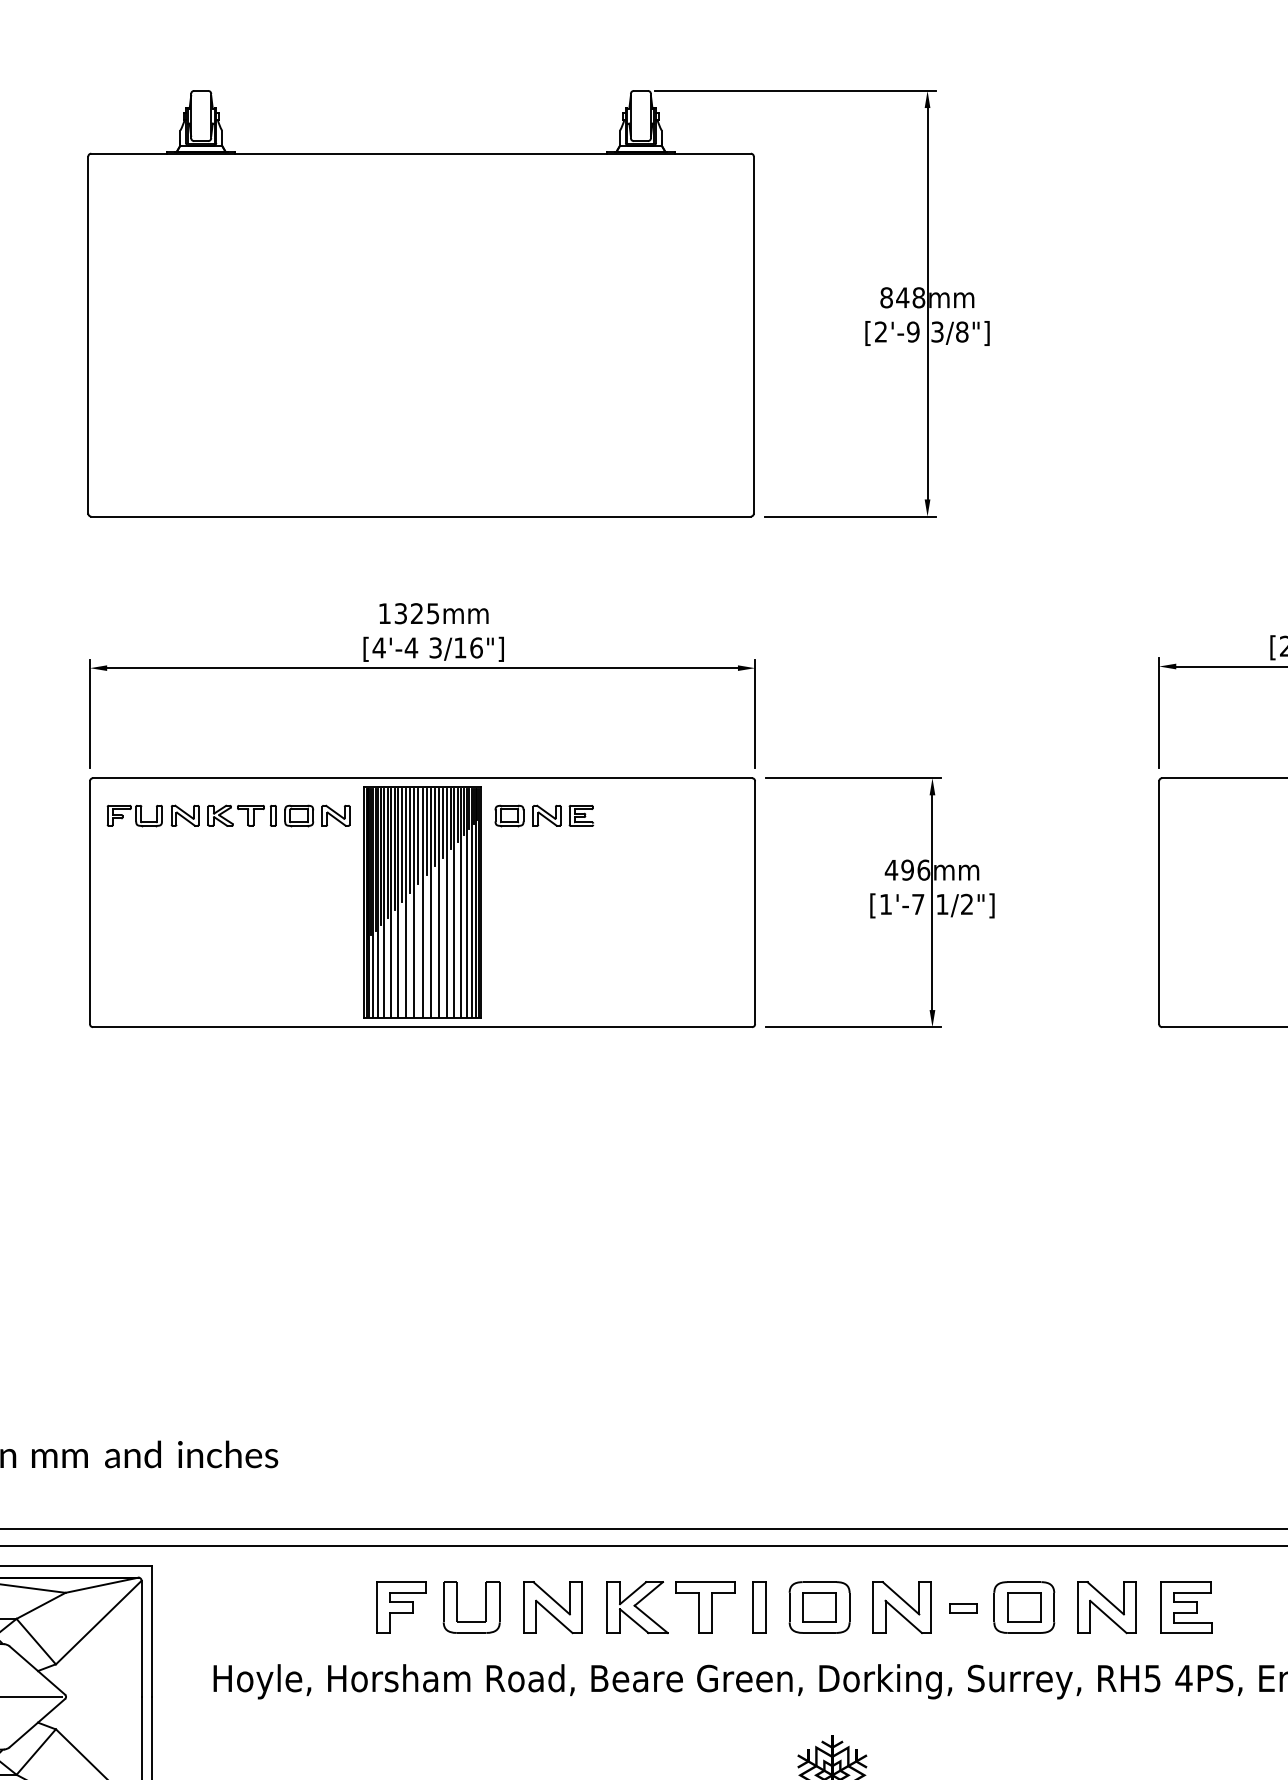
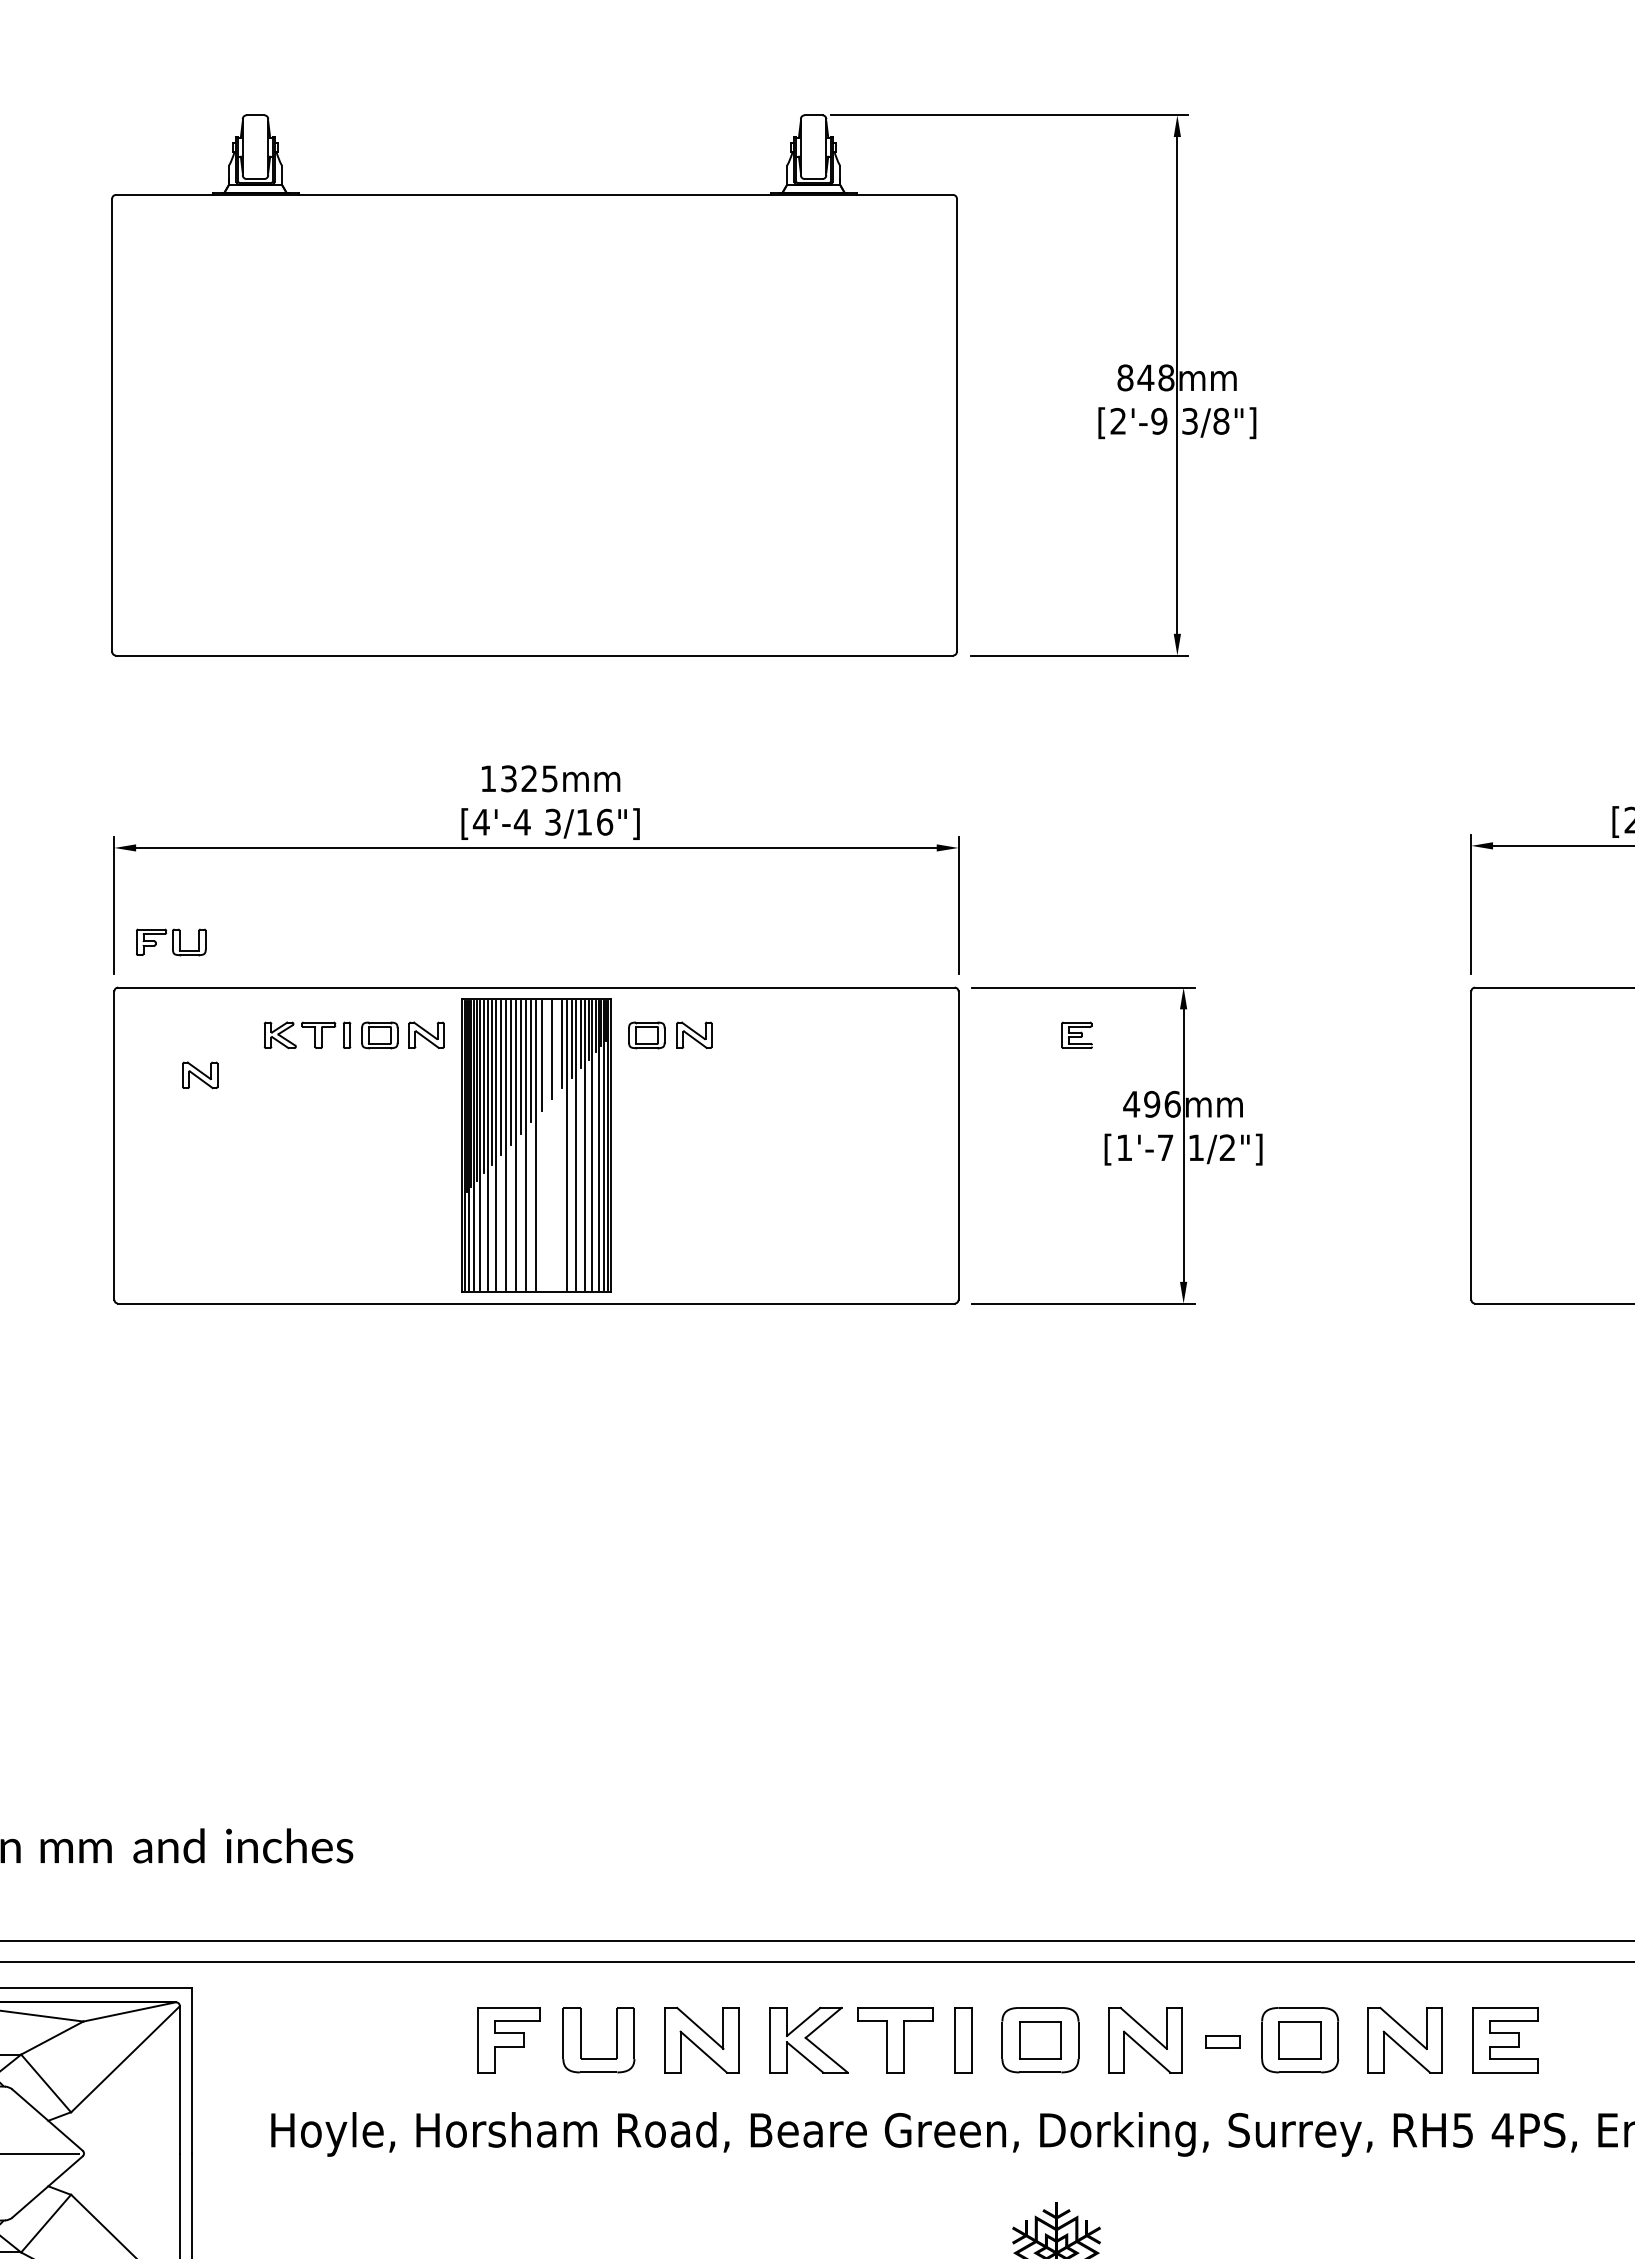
part: (135, 815) -> (171, 942), moved
part: (185, 815) -> (200, 1075), moved
part: (580, 815) -> (1076, 1034), moved
line: (430, 902) -> (546, 1145), removed
line: (439, 902) -> (557, 1145), removed

